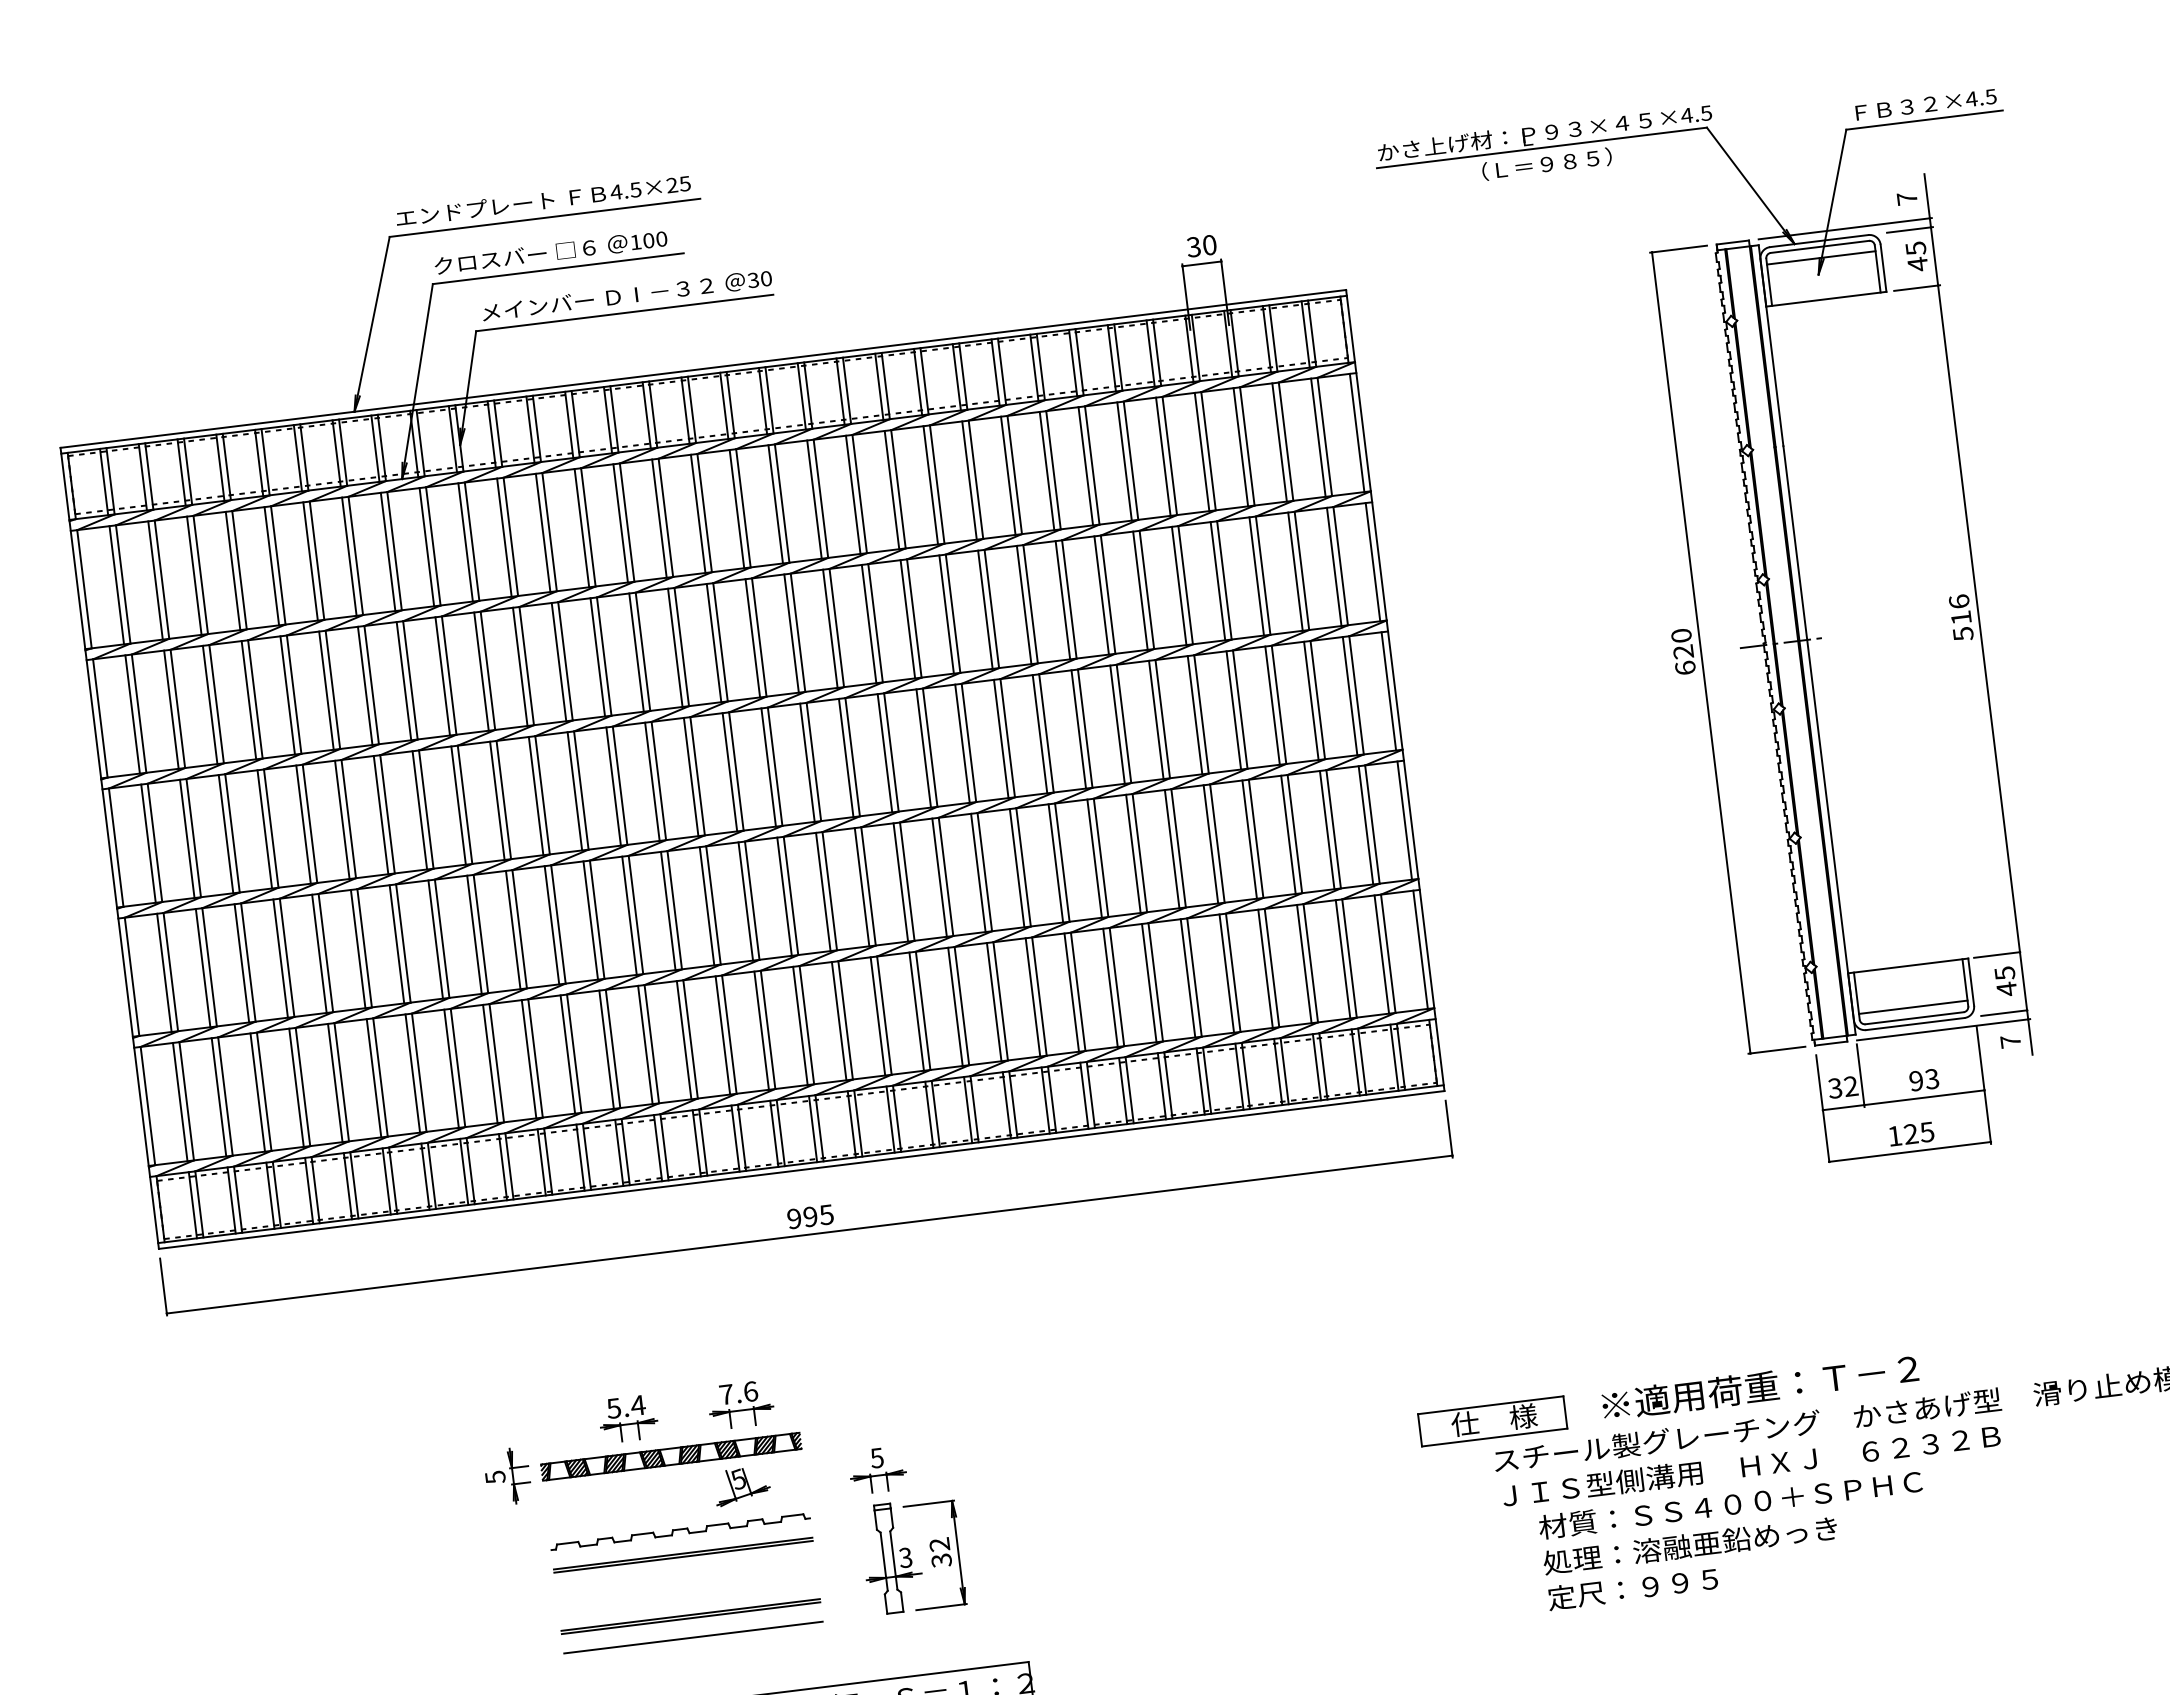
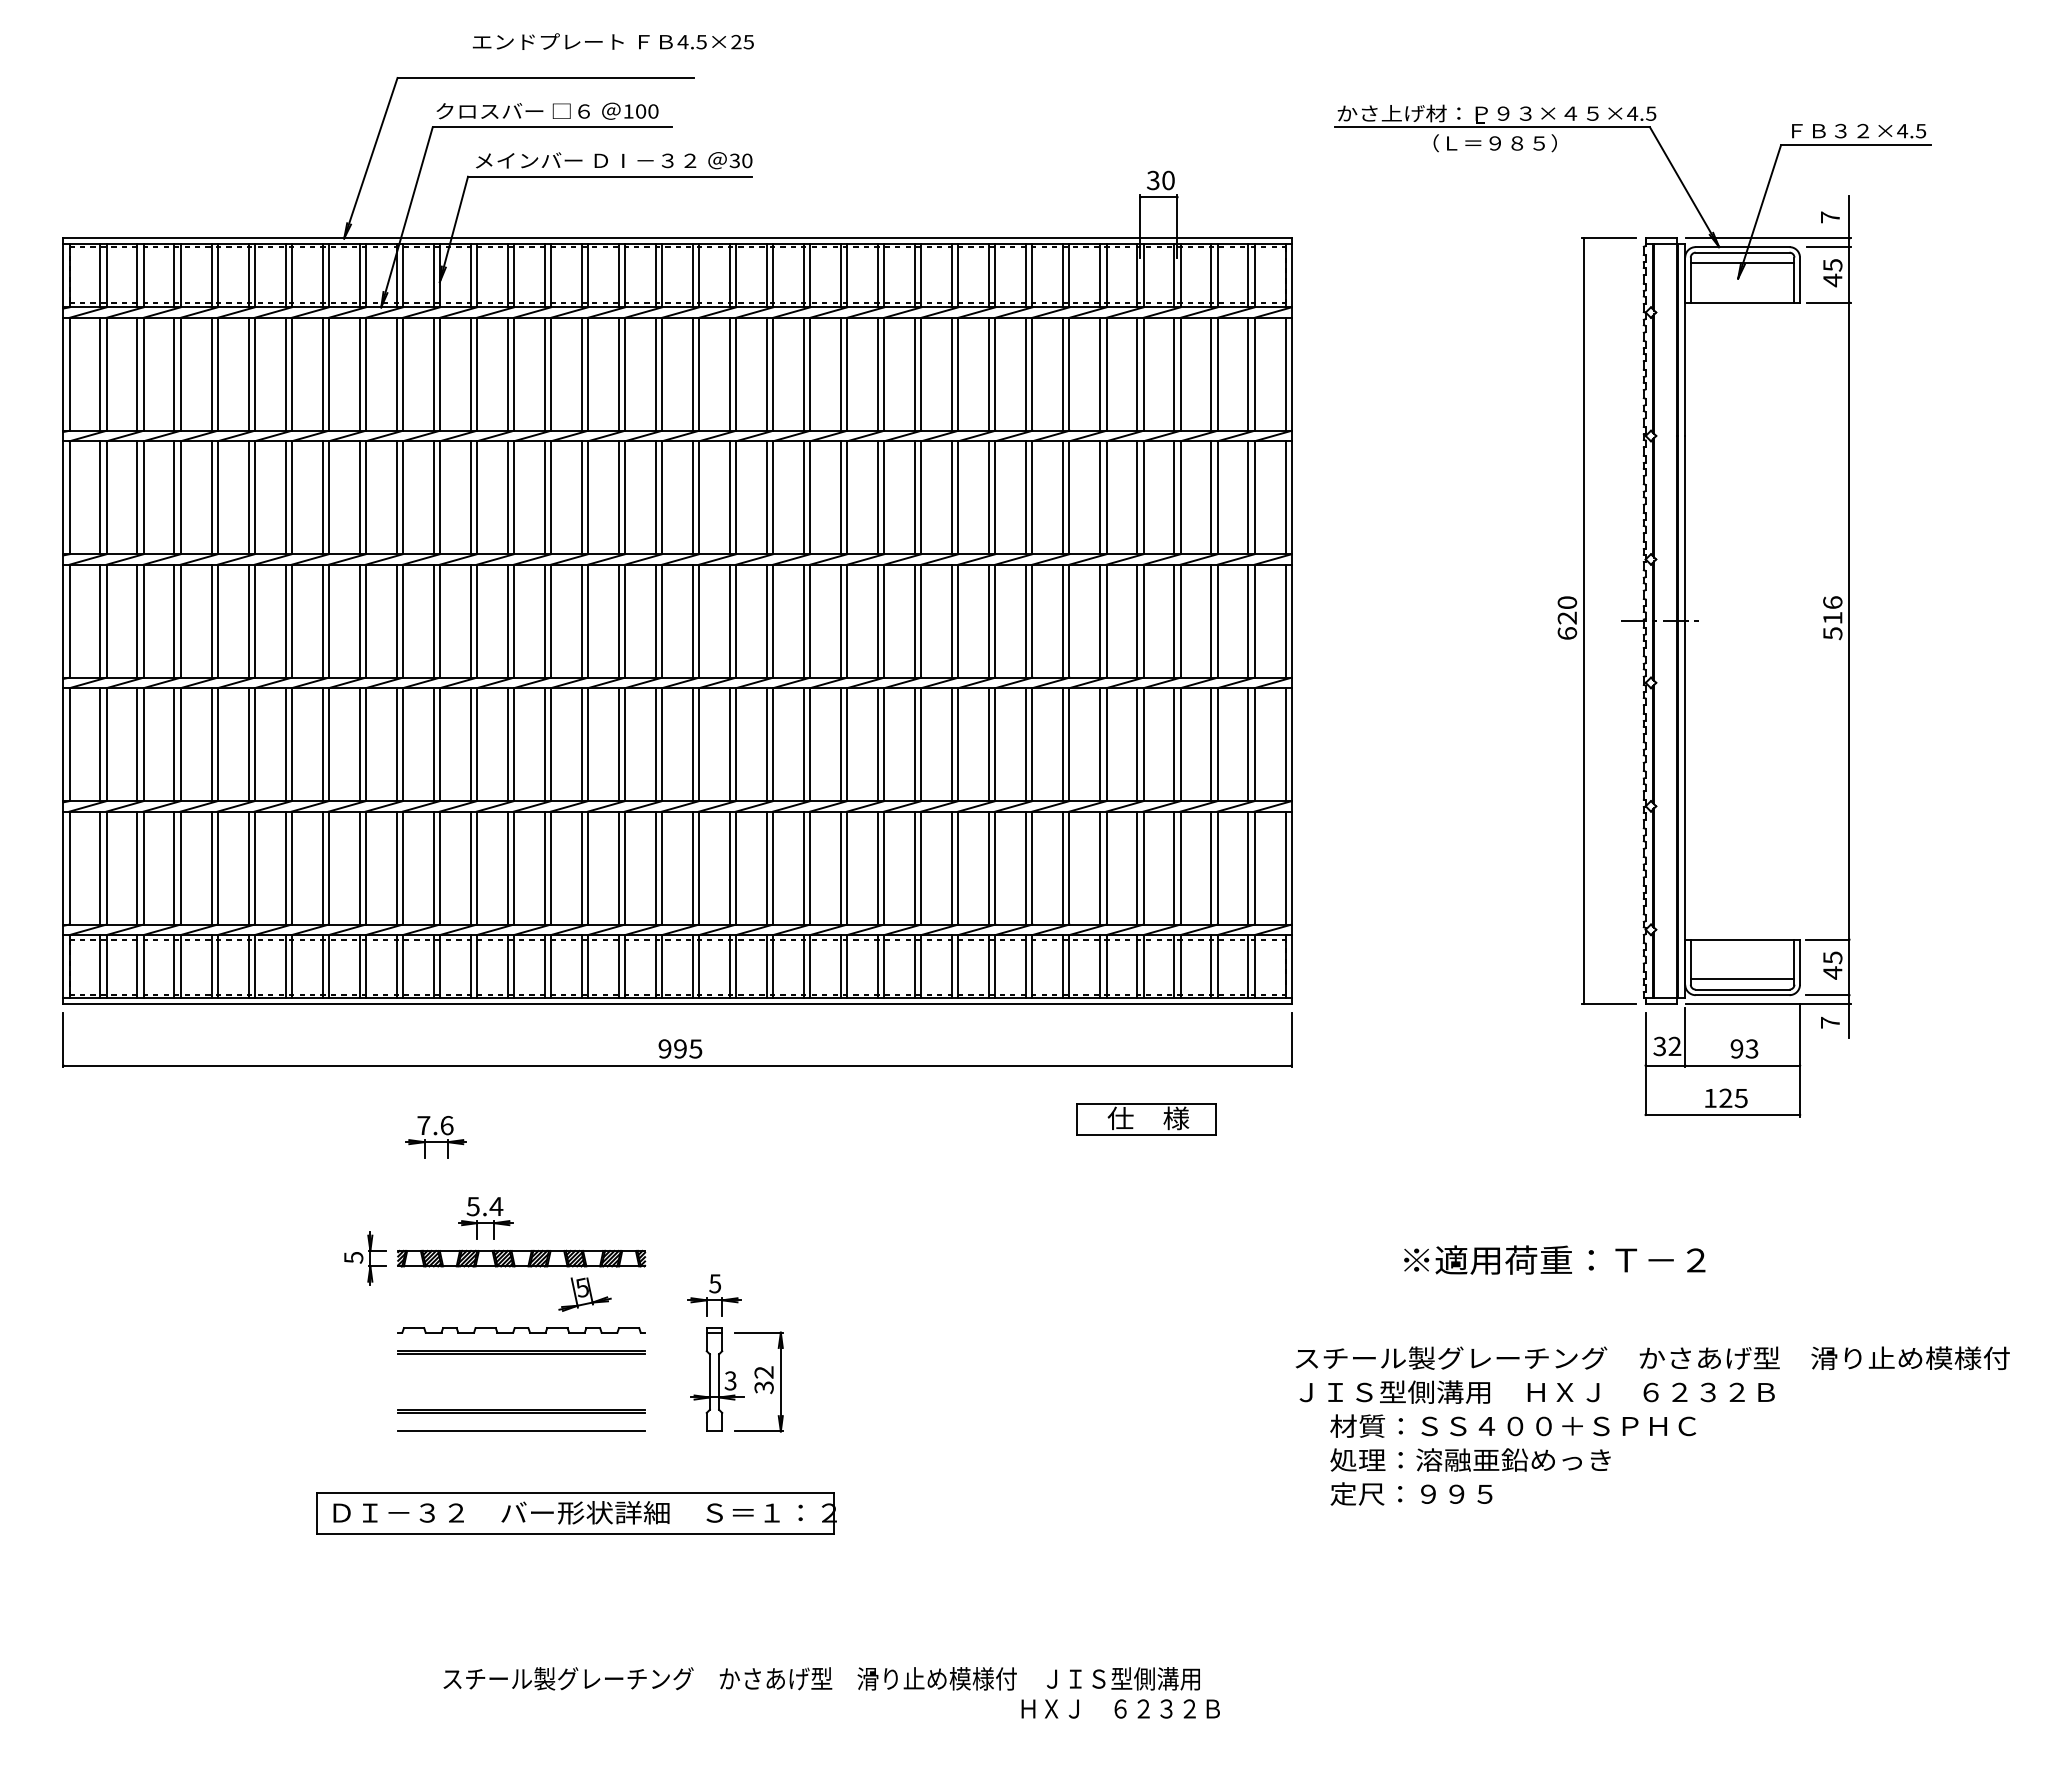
text: (542, 200) -> (612, 41), moved
text: (1760, 1386) -> (1554, 1259), moved
part: (740, 1405) -> (435, 1137), moved
part: (1492, 1421) -> (1146, 1119), moved

